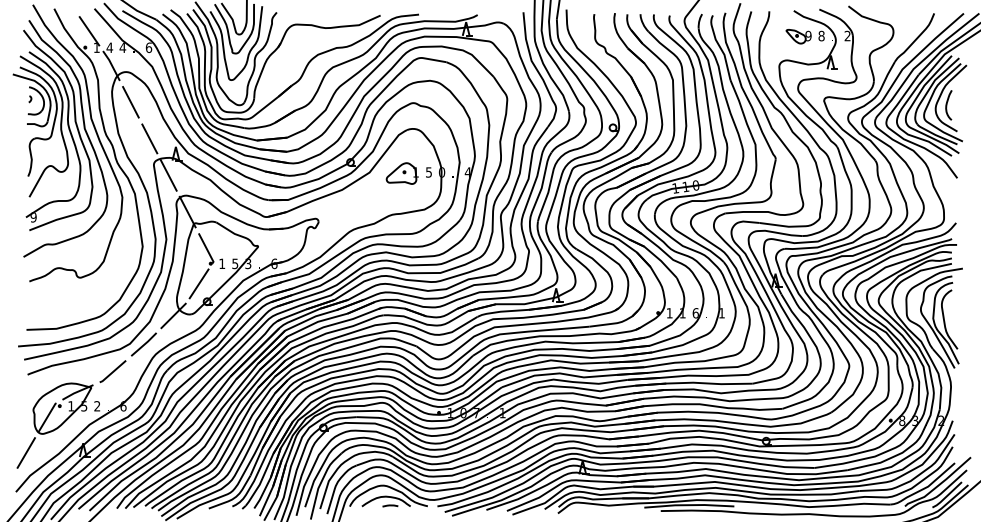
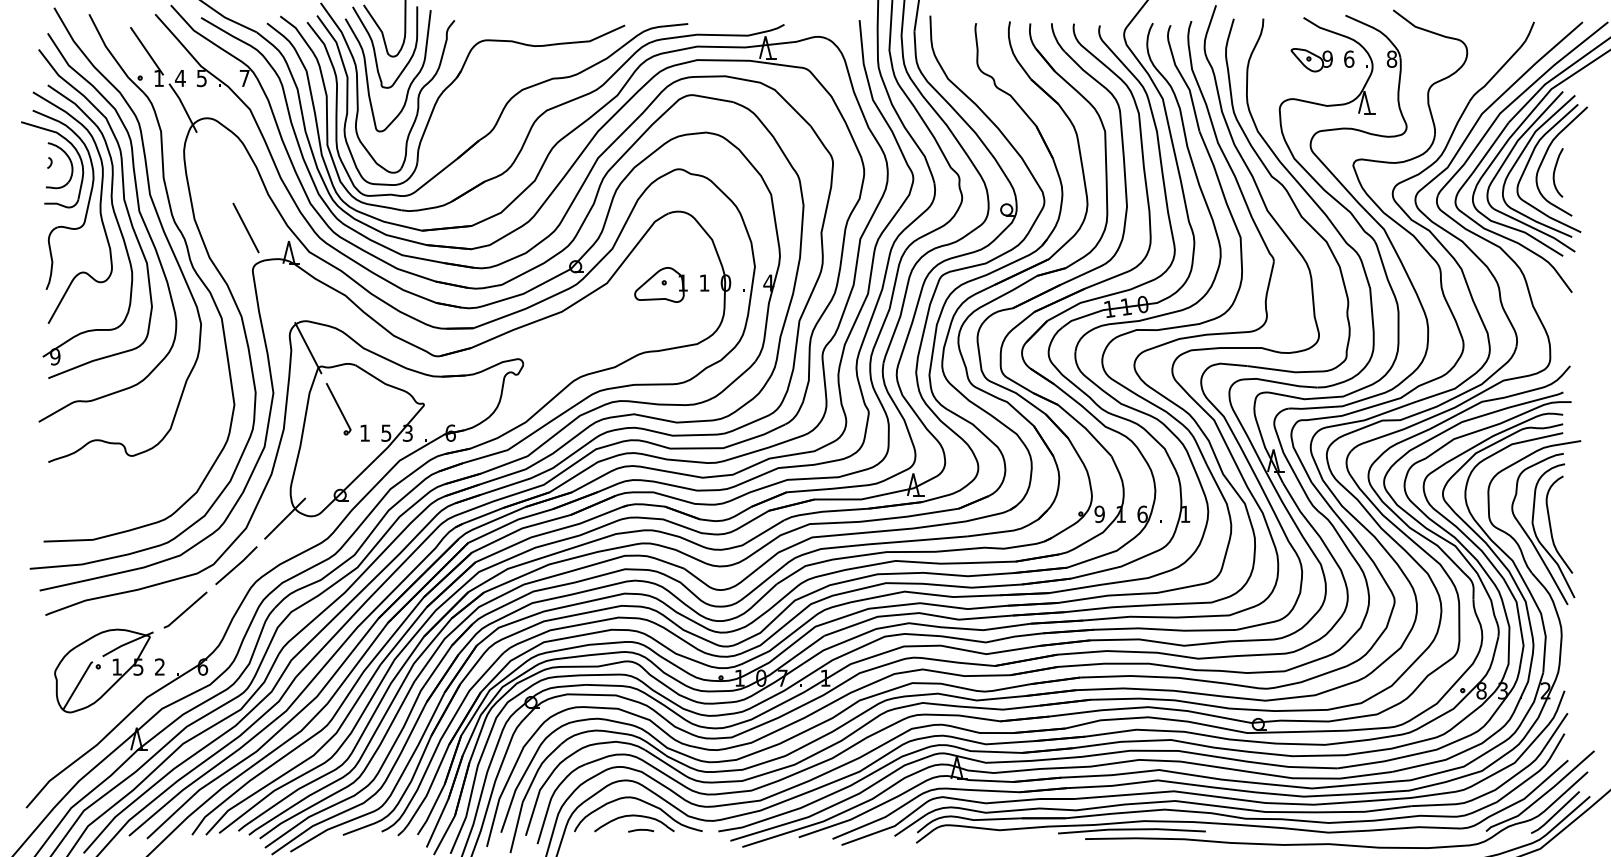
text: (821, 35) -> (1349, 58), 8 -> 6
text: (847, 36) -> (1391, 59), 2 -> 8
text: (122, 47) -> (201, 77), 4 -> 5
text: (148, 47) -> (243, 77), 6 -> 7
line: (130, 102) -> (214, 168), removed
text: (428, 172) -> (703, 283), 5 -> 1
line: (168, 175) -> (276, 288), removed
line: (198, 283) -> (326, 465), removed
text: (669, 313) -> (1099, 514), 1 -> 9
line: (25, 452) -> (41, 742), removed

